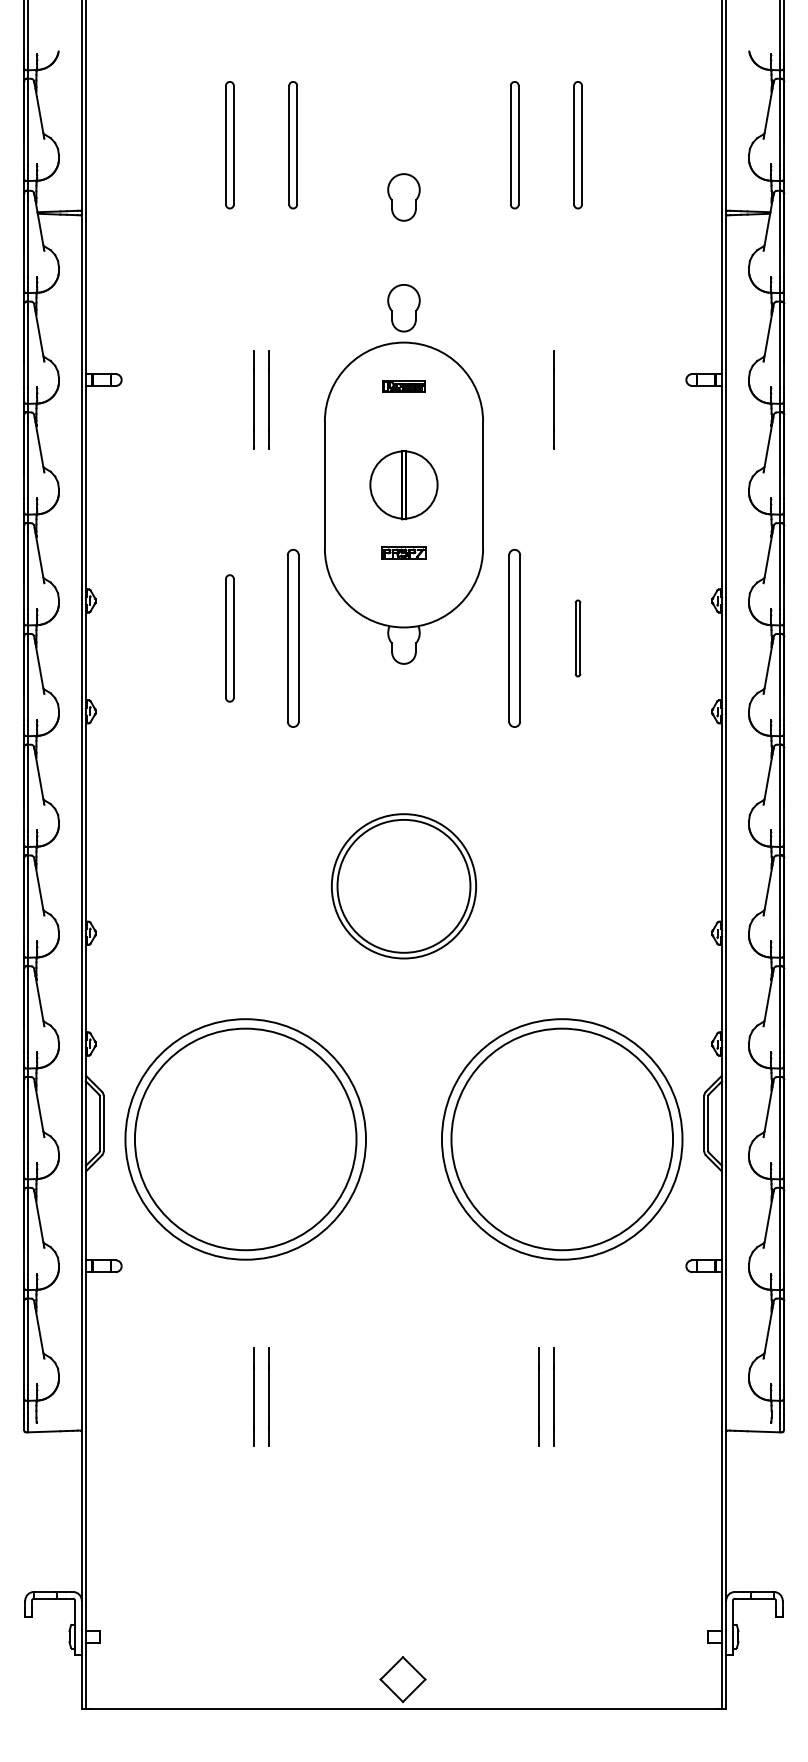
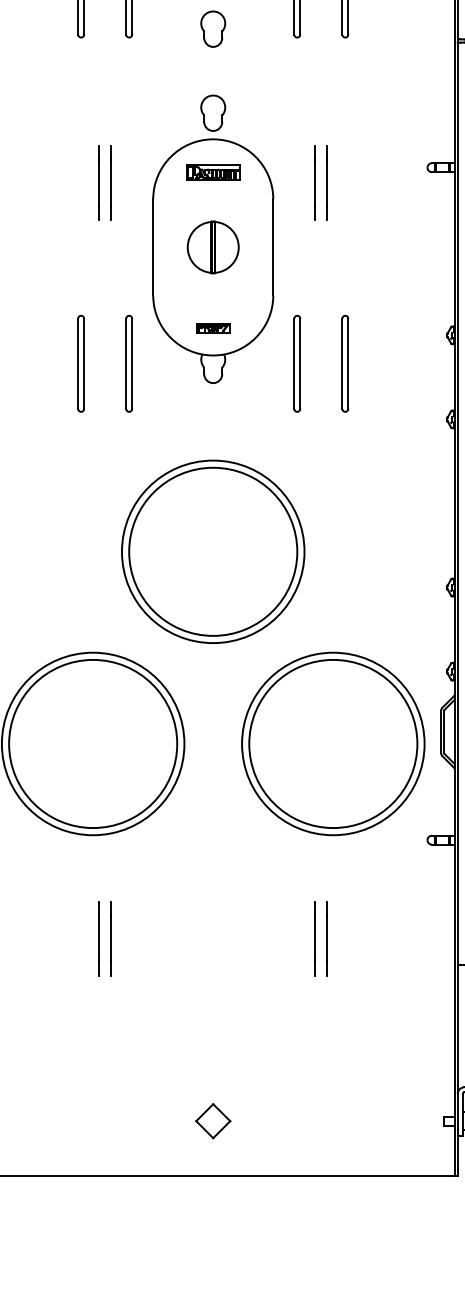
part: (403, 386) -> (212, 172), size x1.67
line: (538, 399) -> (315, 182), added
part: (403, 552) -> (212, 327), moved
part: (292, 638) -> (128, 363), size x0.71
part: (514, 638) -> (297, 363), size x0.71
part: (577, 638) -> (344, 363), size x1.67
part: (403, 886) -> (212, 552), size x1.67
part: (402, 1679) -> (212, 1121), moved

